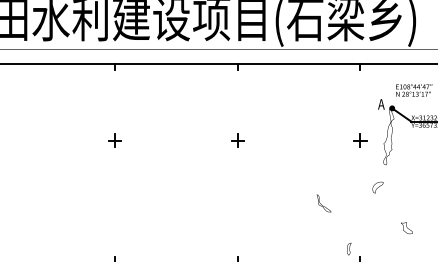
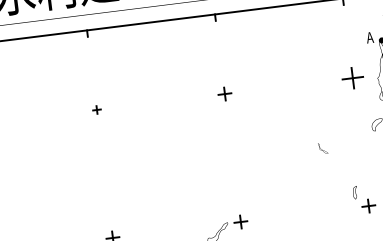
part: (114, 140) -> (96, 110), size x0.6
part: (360, 140) -> (352, 78), size x1.6
part: (323, 203) -> (322, 148), size x0.6

